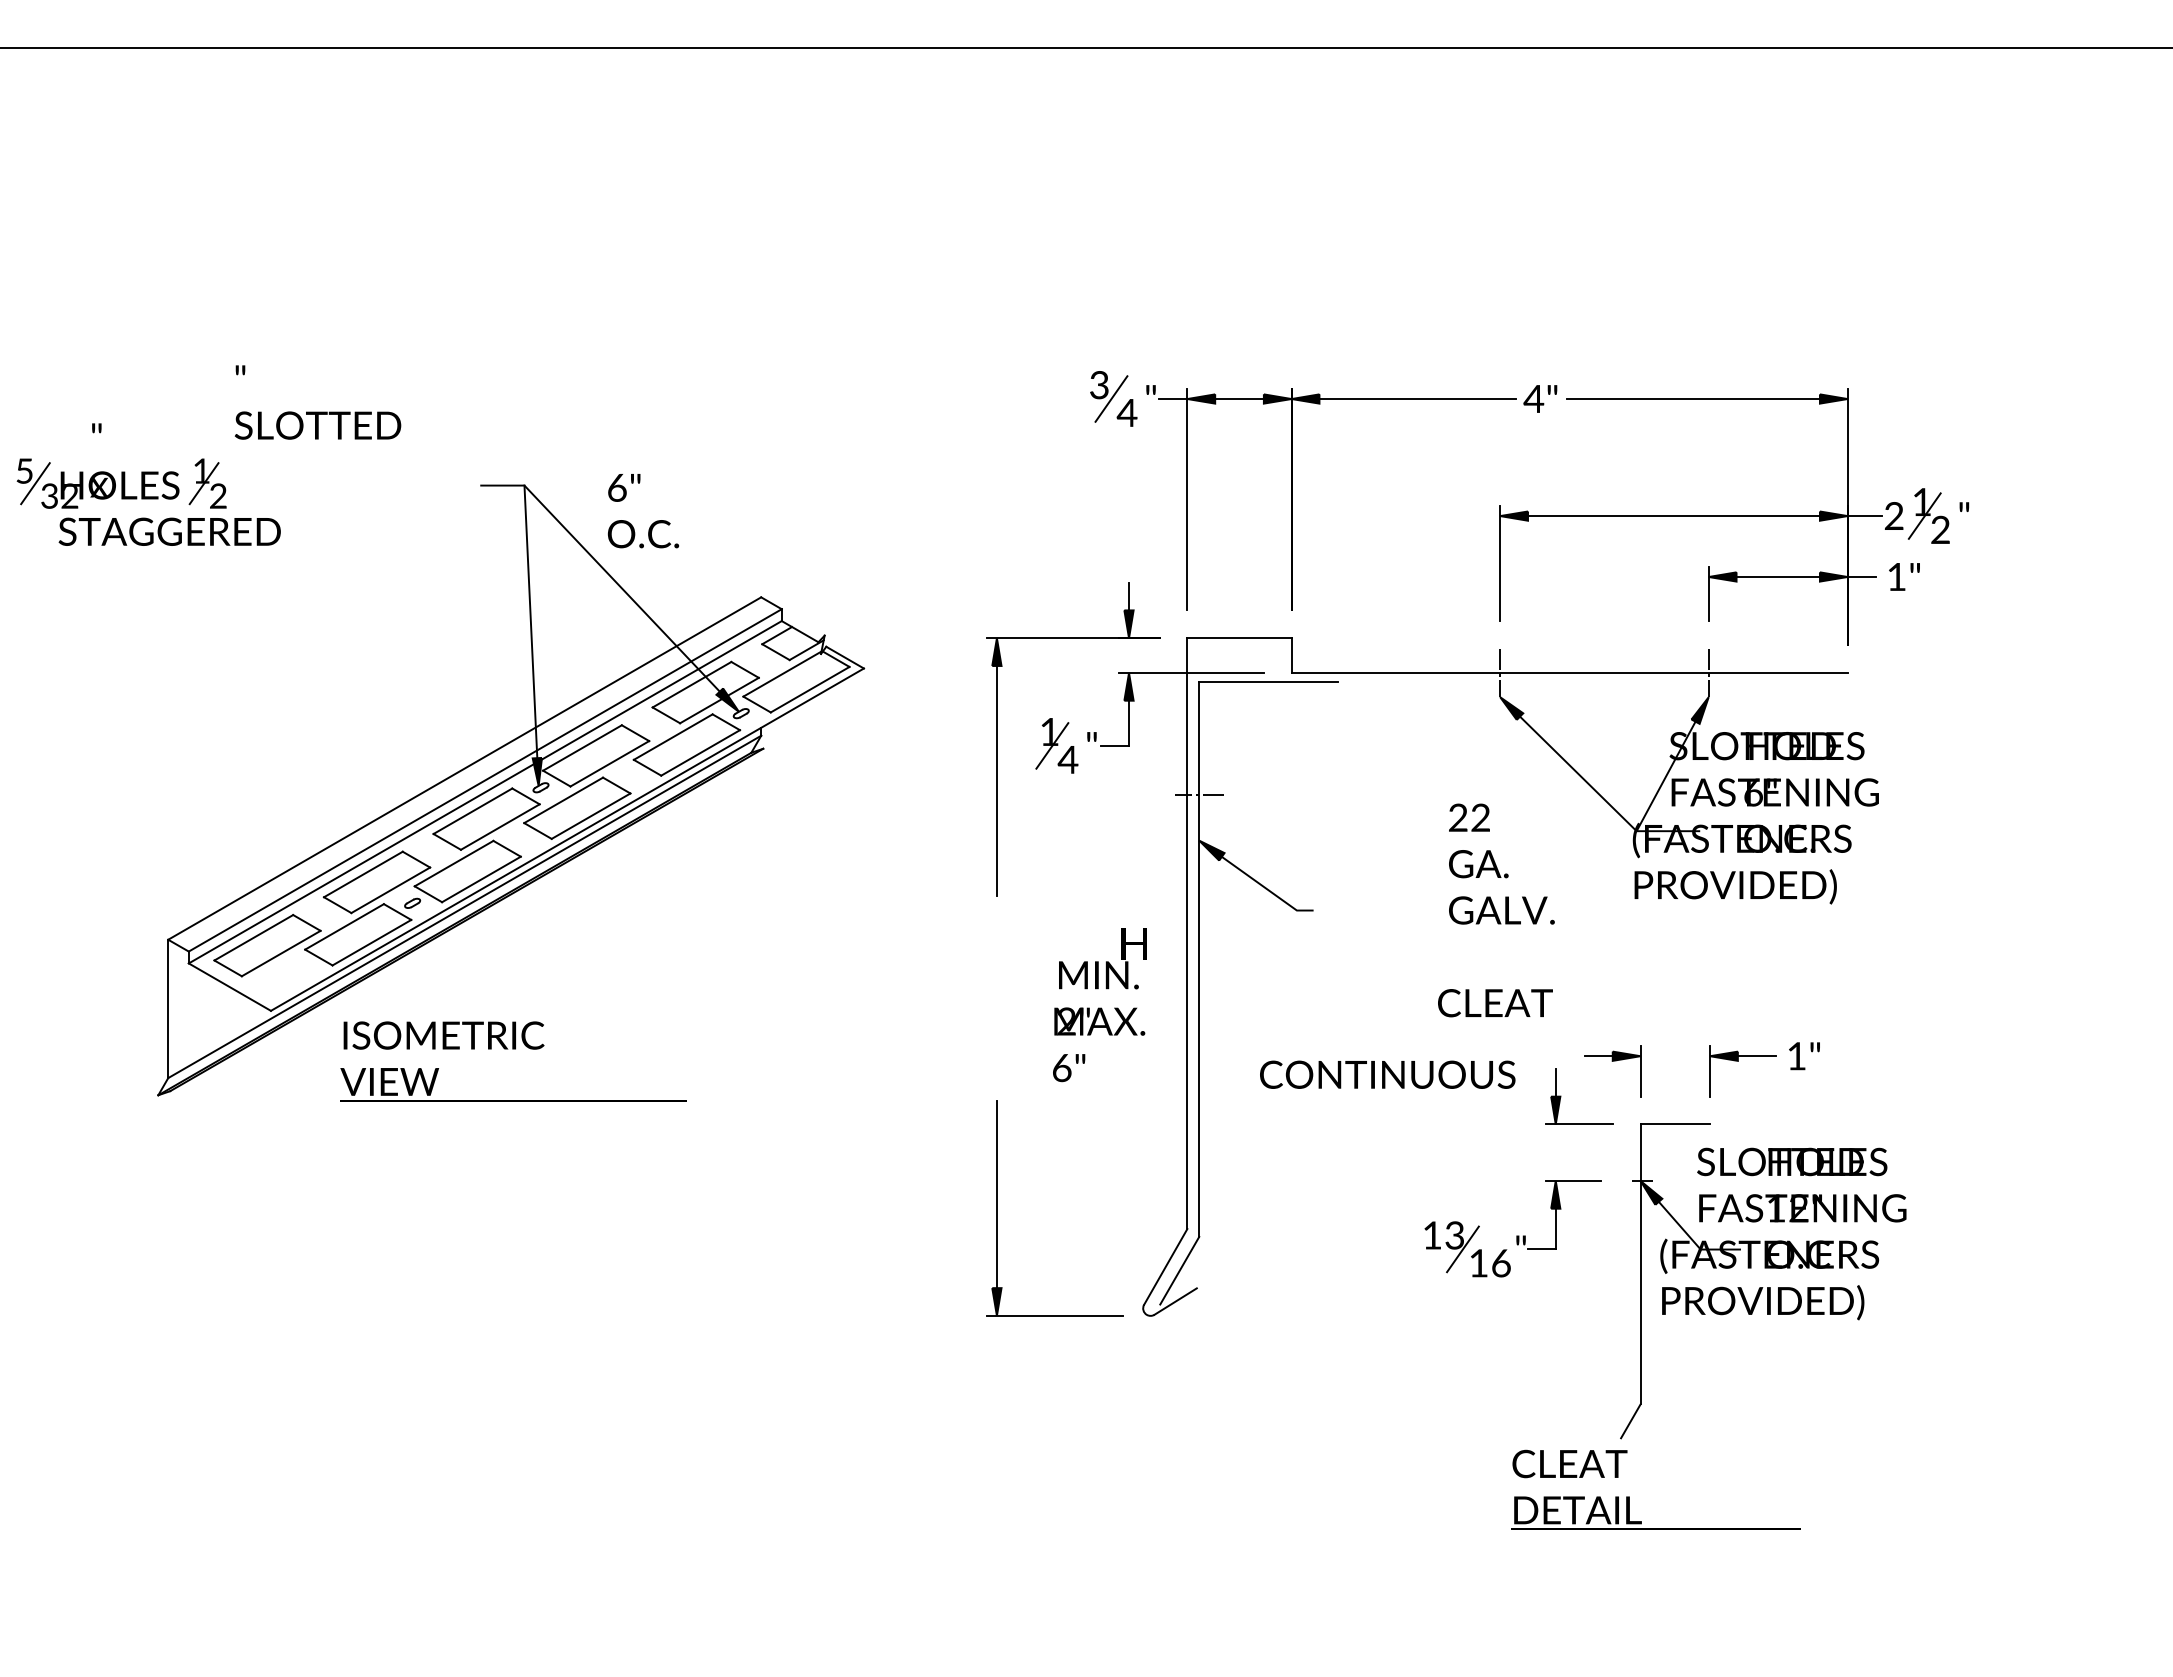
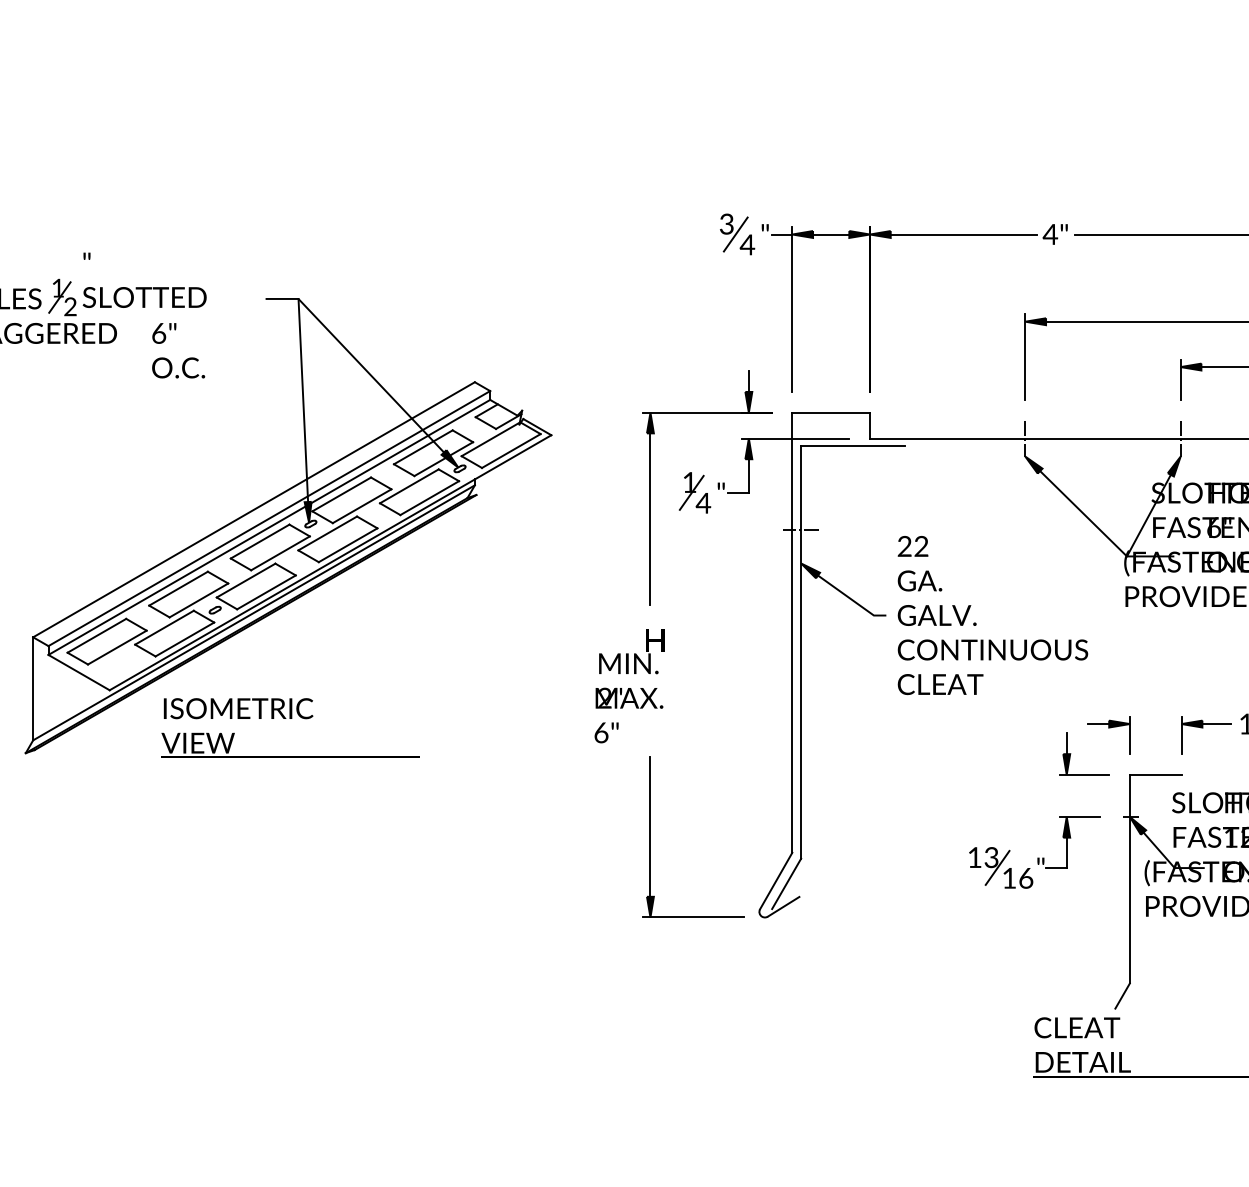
text: (317, 402) -> (144, 280), moved
text: (642, 511) -> (177, 351), moved
text: (1501, 863) -> (936, 580), moved
text: (1495, 1003) -> (940, 684), moved
text: (1099, 1005) -> (629, 686), moved
text: (1387, 1074) -> (992, 649), moved

